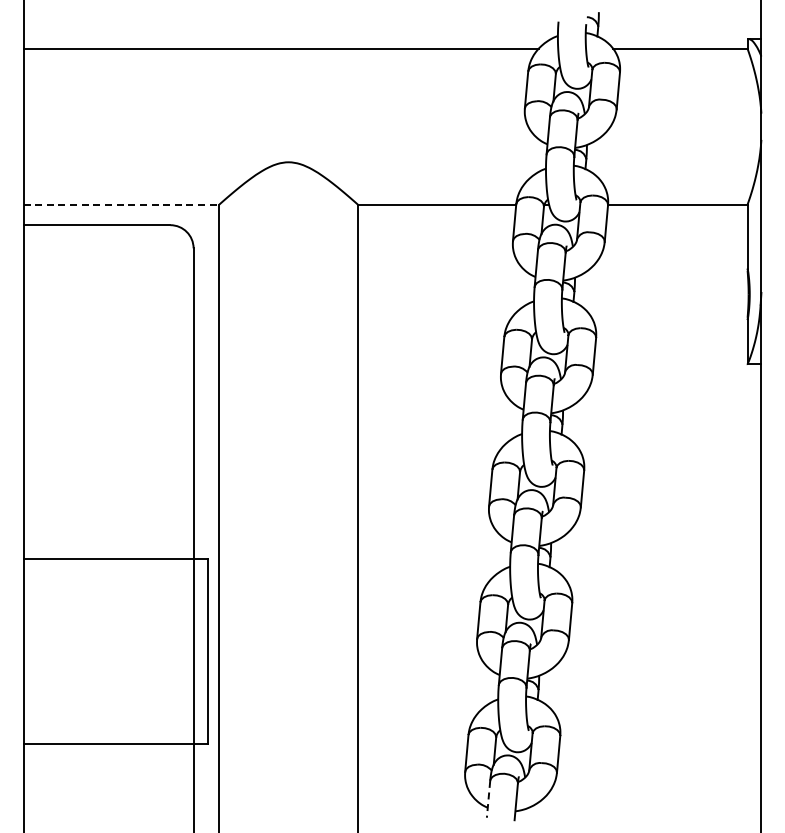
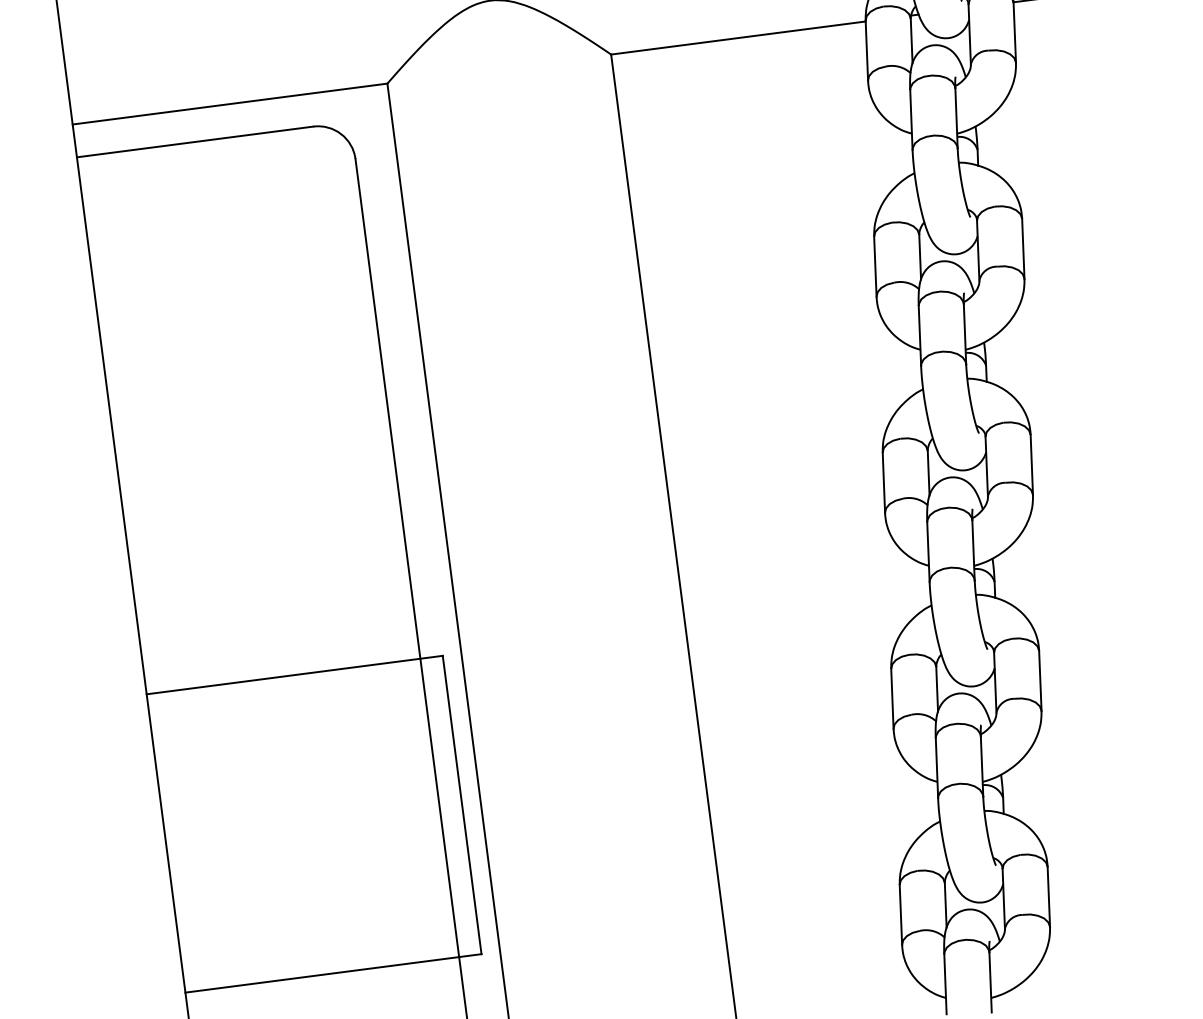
line: (121, 204) -> (230, 103), dashed -> solid
line: (488, 799) -> (945, 984), dashed -> solid

